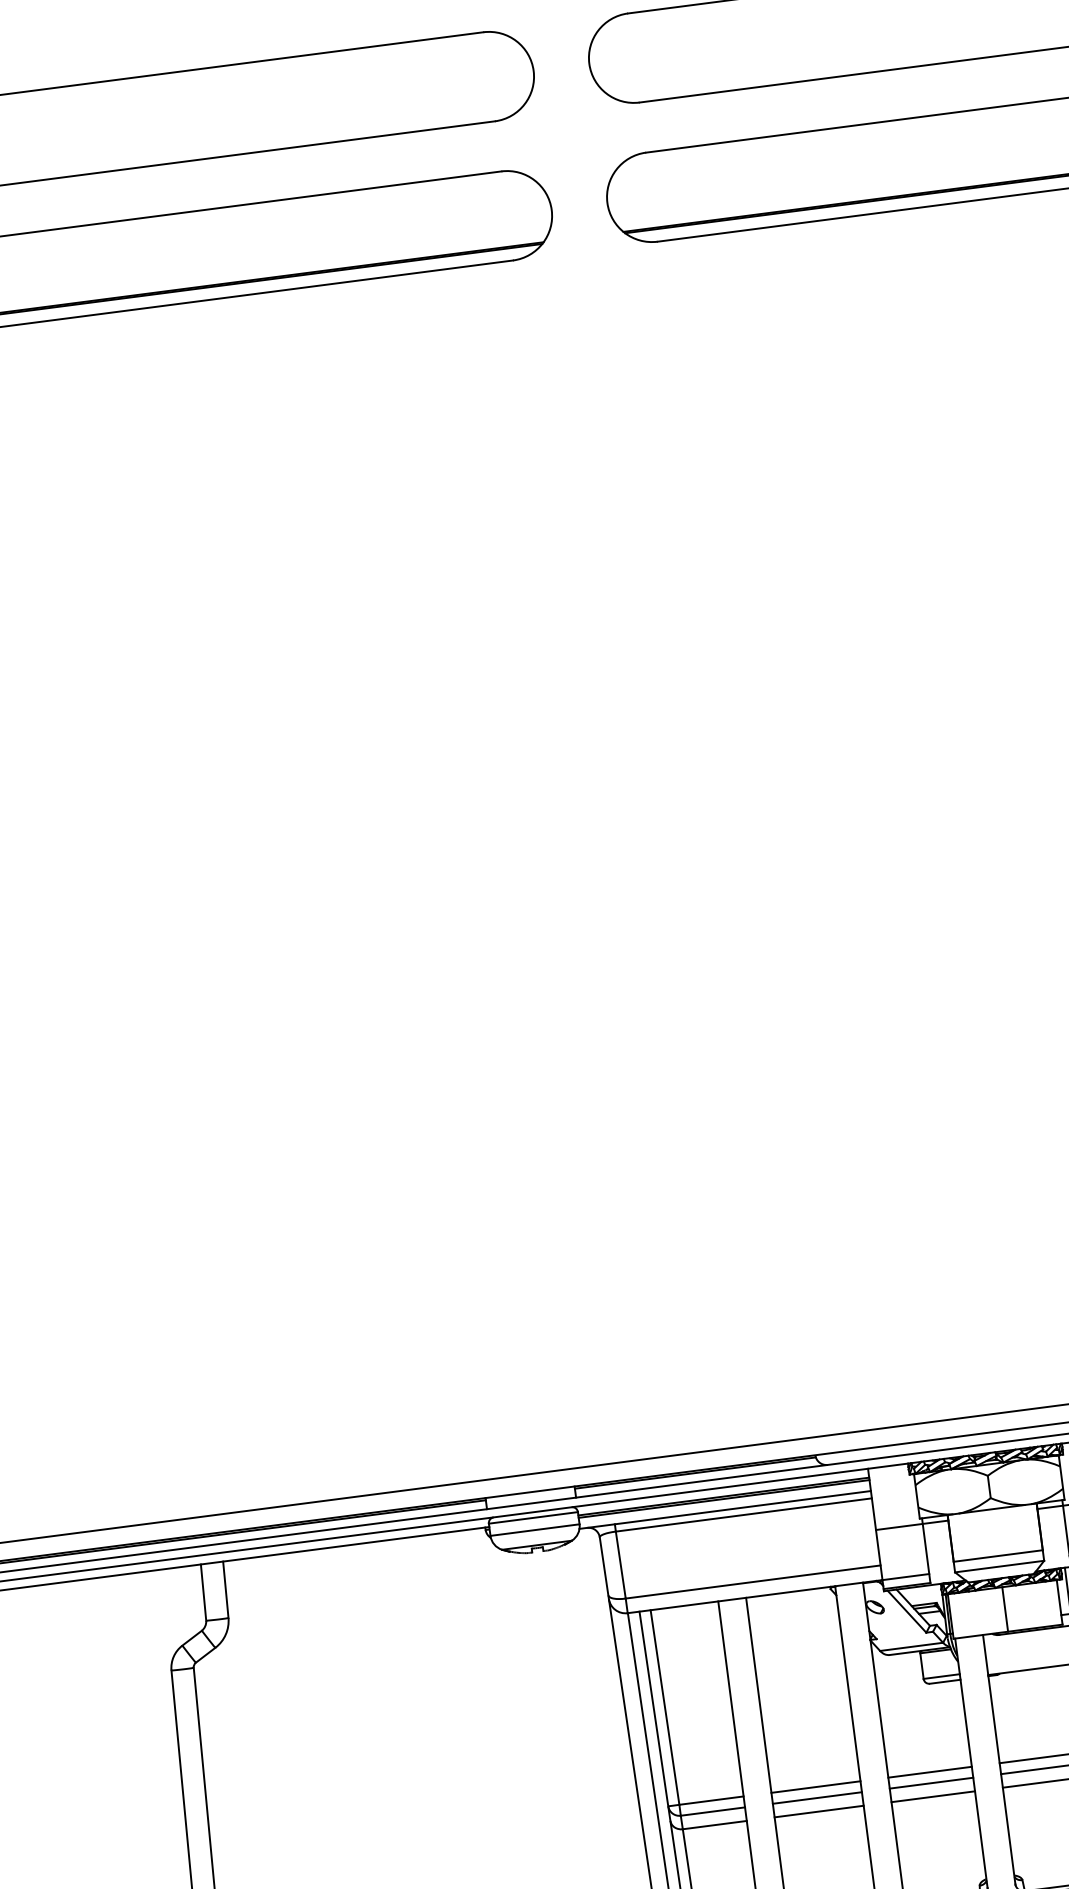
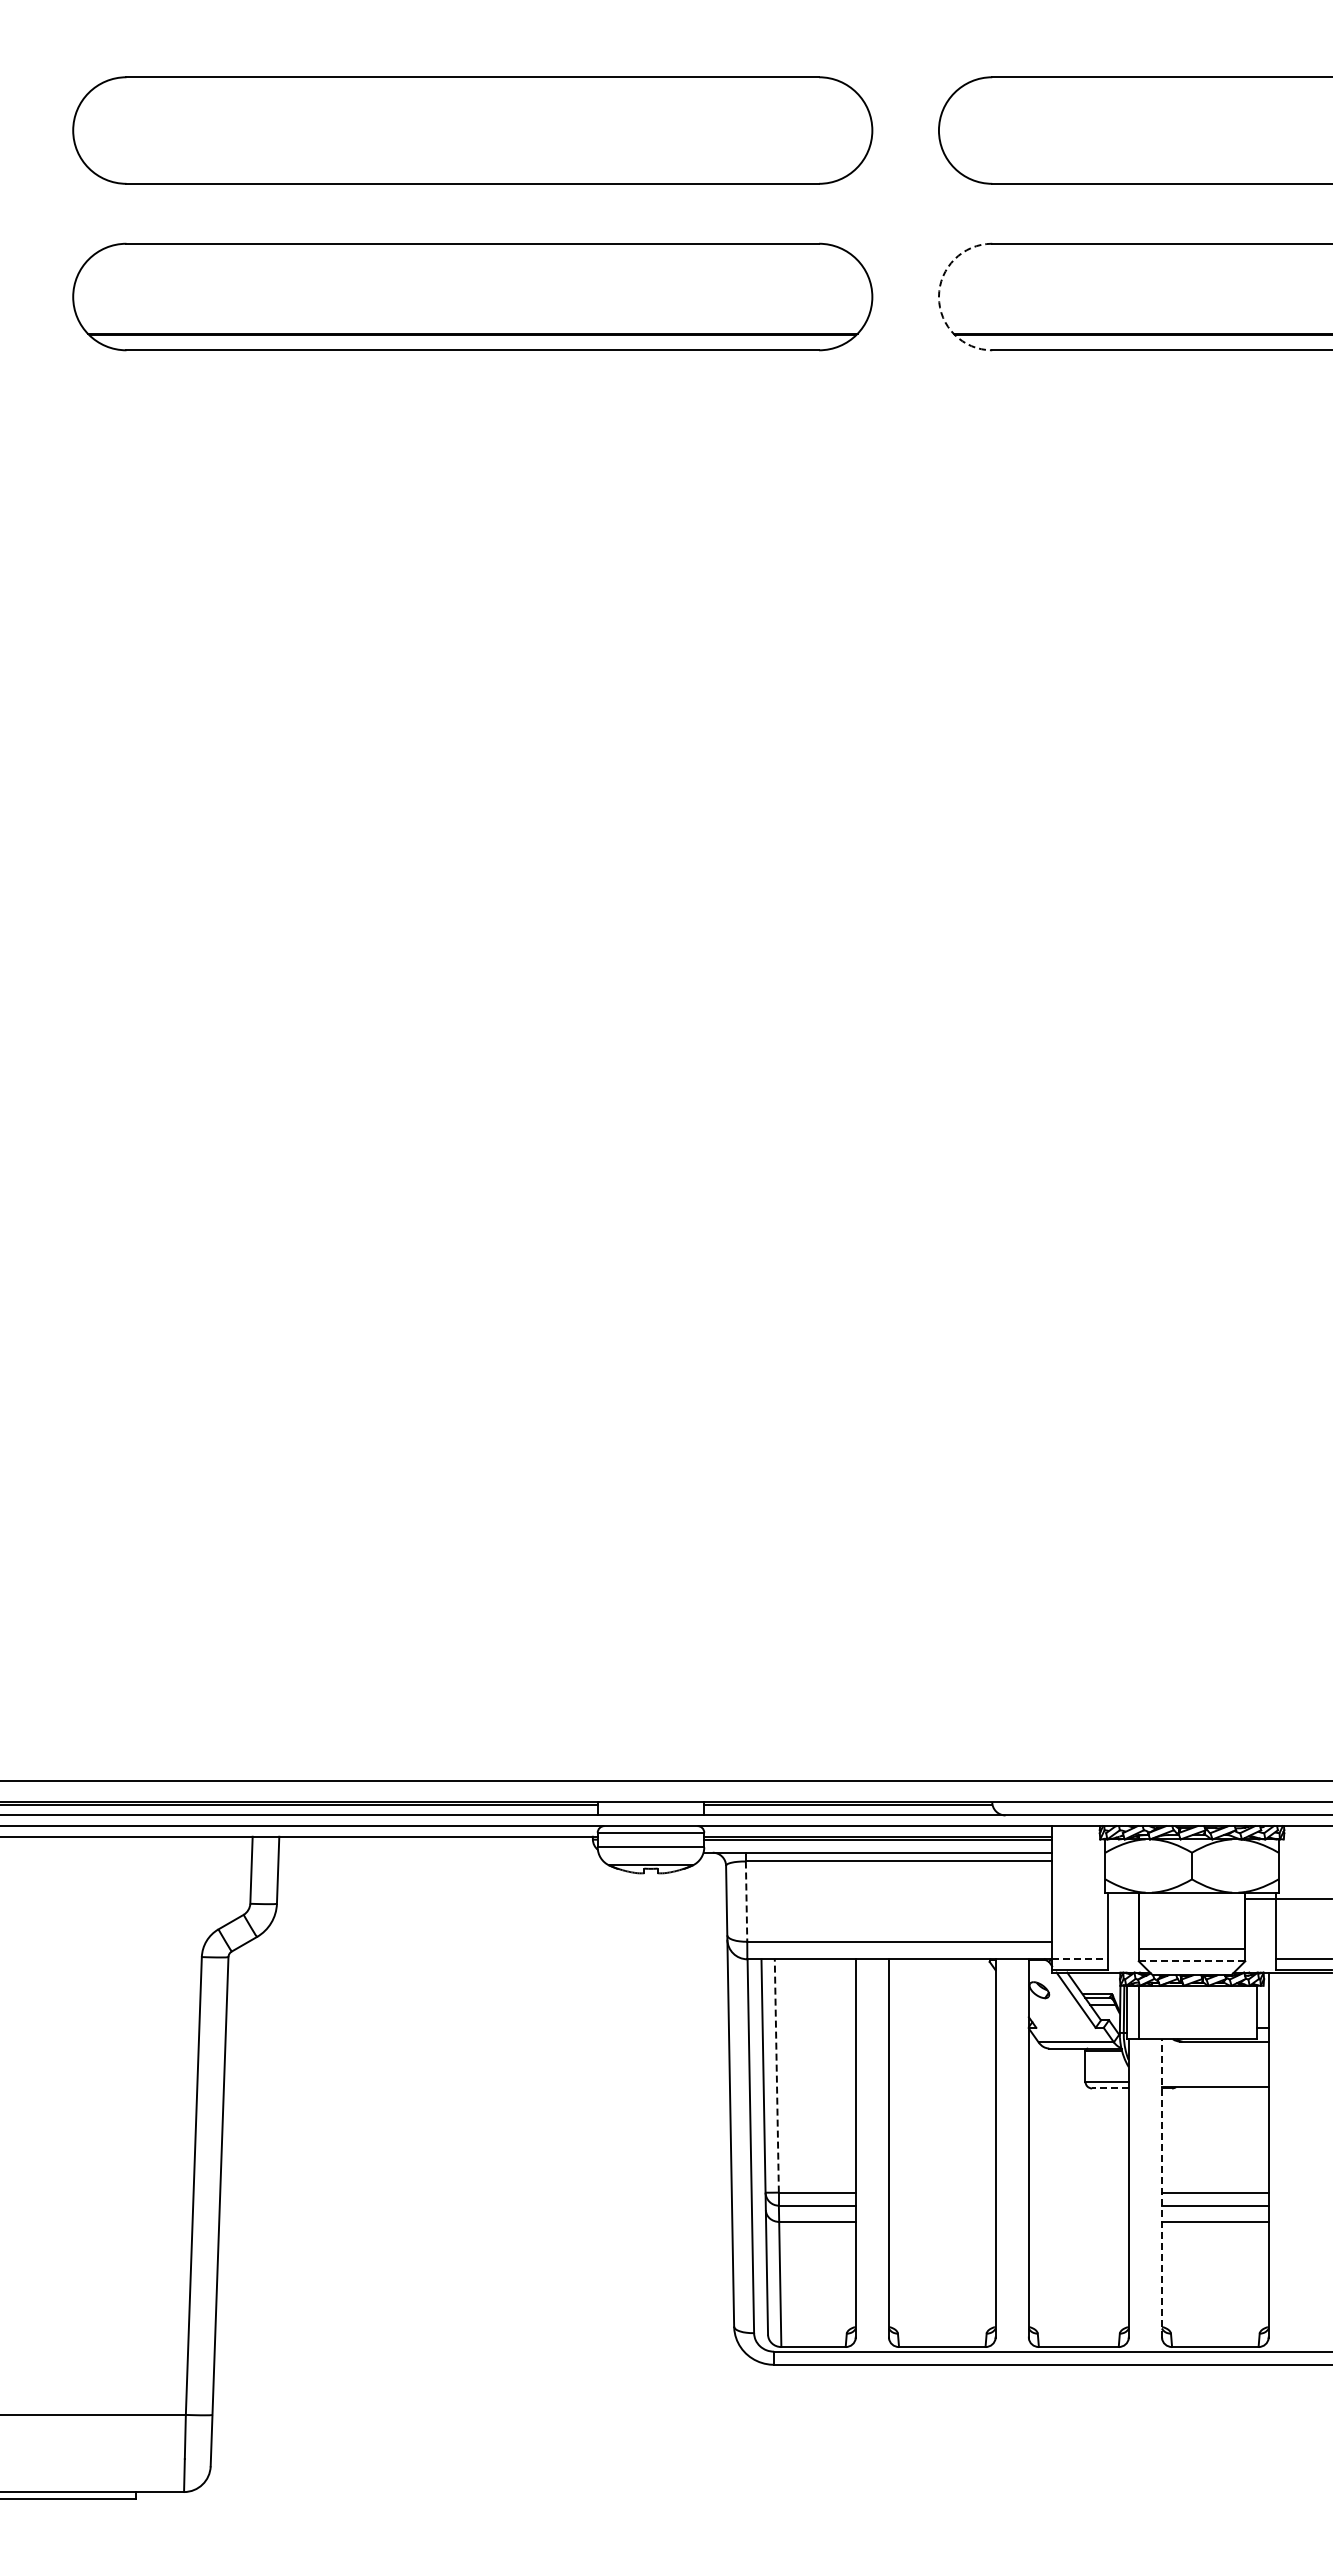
arc: (607, 203) -> (938, 297), solid -> dashed
line: (912, 1525) -> (1095, 1899), removed
line: (620, 1565) -> (746, 1902), solid -> dashed
line: (999, 1566) -> (1191, 1961), solid -> dashed
line: (906, 1577) -> (1080, 1959), solid -> dashed
line: (1005, 1609) -> (1139, 2012), moved
line: (944, 1681) -> (1109, 2088), solid -> dashed
line: (664, 1707) -> (776, 2075), solid -> dashed
line: (999, 1758) -> (1162, 2187), solid -> dashed
line: (929, 1772) -> (1078, 2192), removed
line: (931, 1783) -> (1078, 2205), removed
line: (816, 1786) -> (942, 2192), removed
line: (932, 1796) -> (1078, 2221), removed
line: (817, 1797) -> (942, 2205), removed
line: (819, 1811) -> (942, 2221), removed

